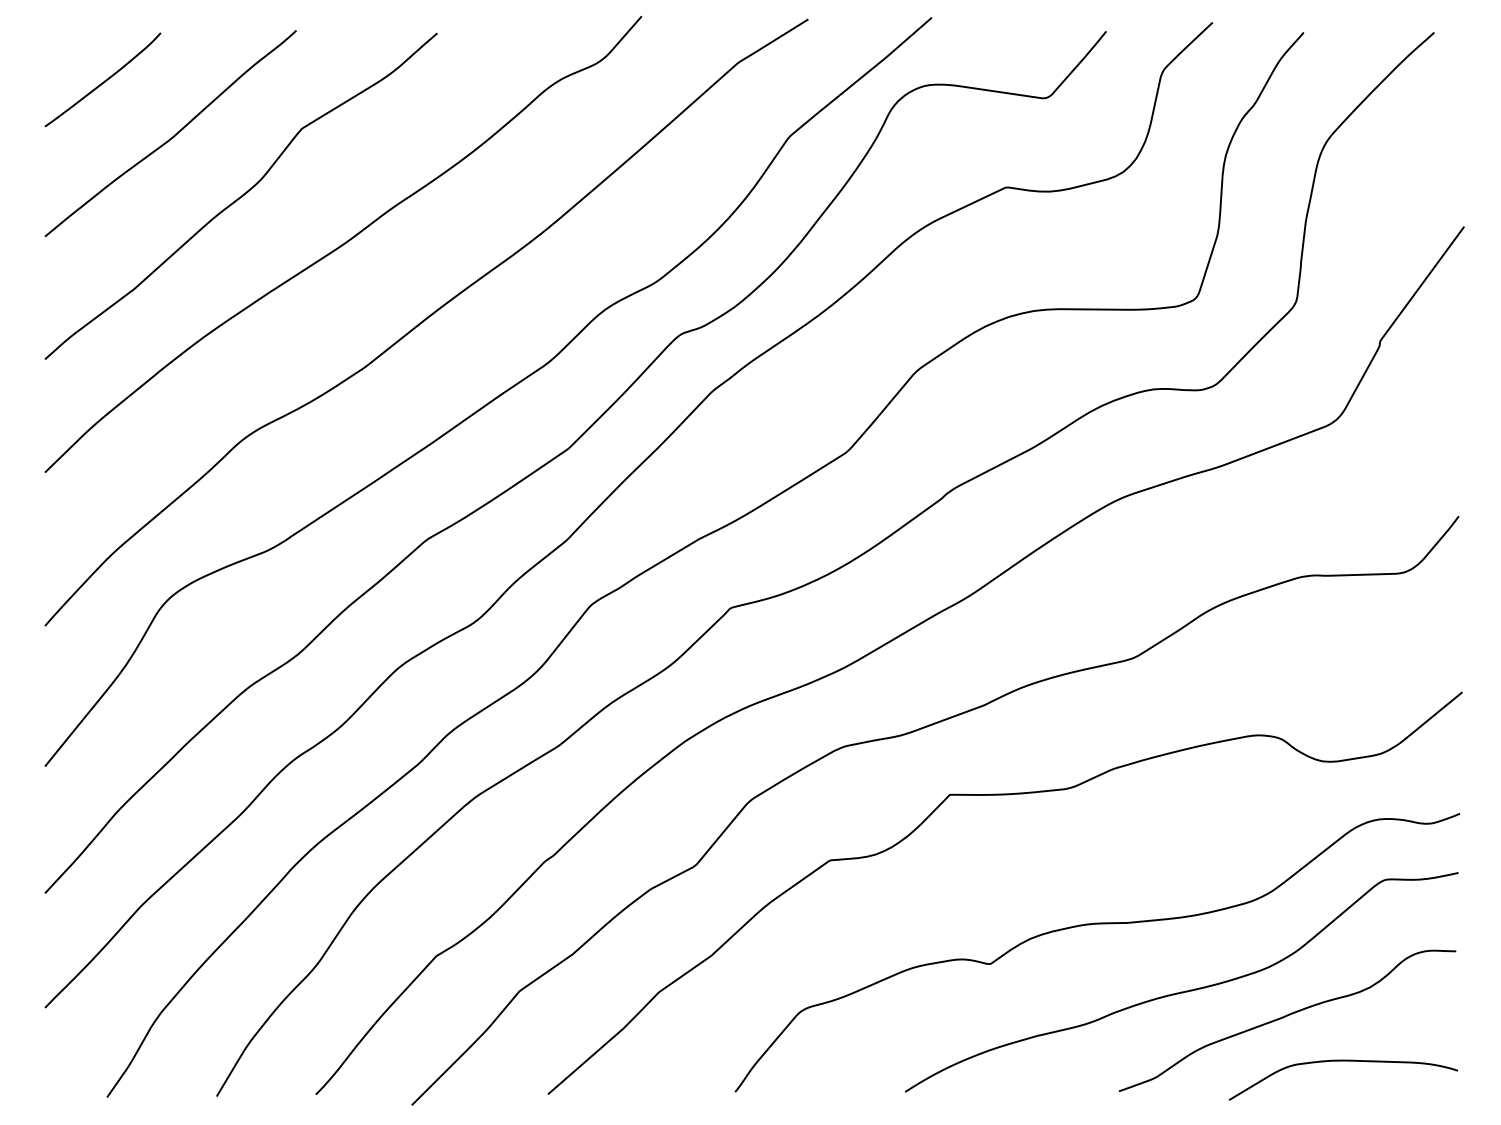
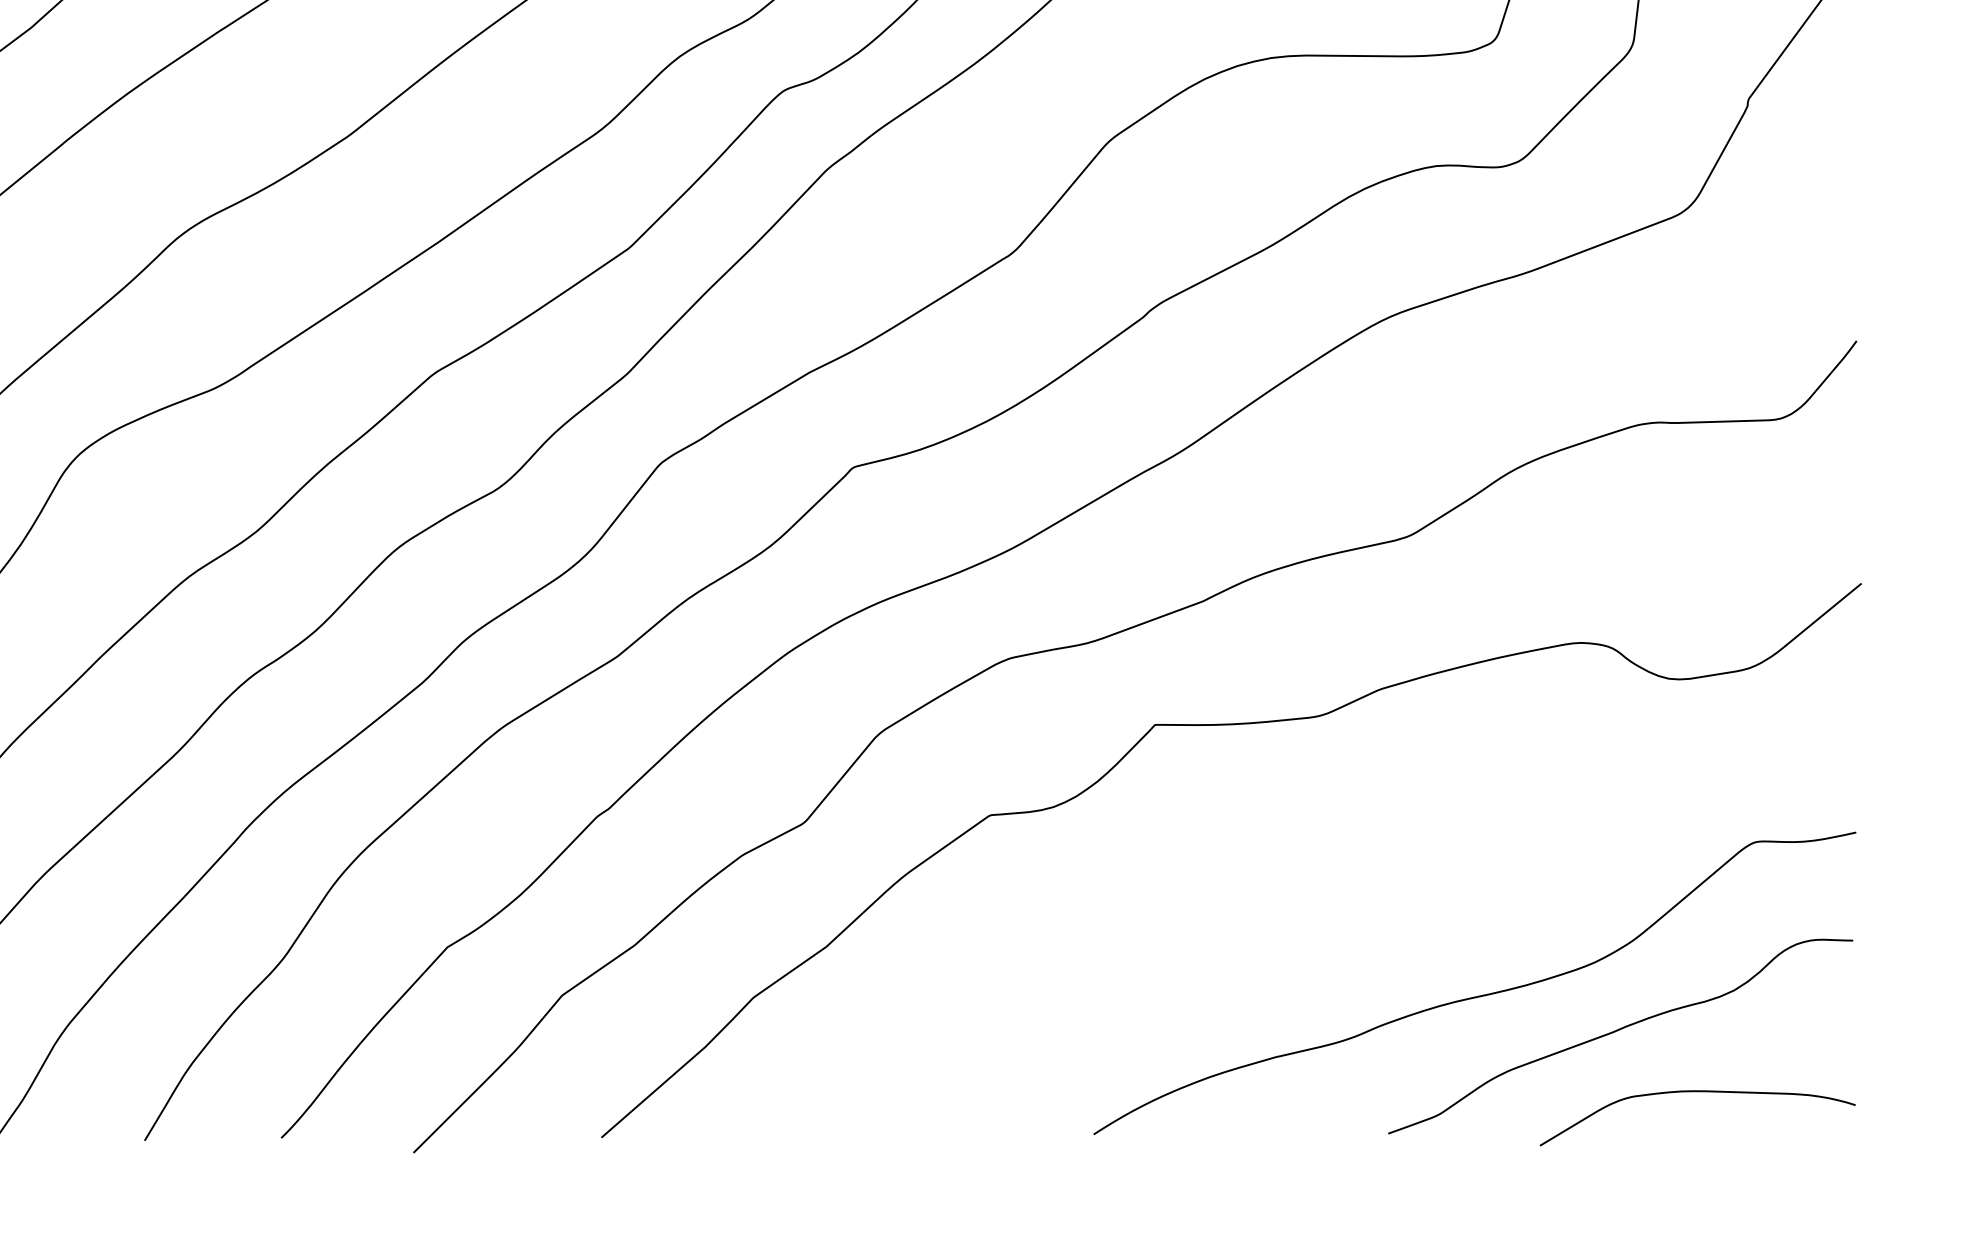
curve: (1090, 925) -> (1349, 905), removed

